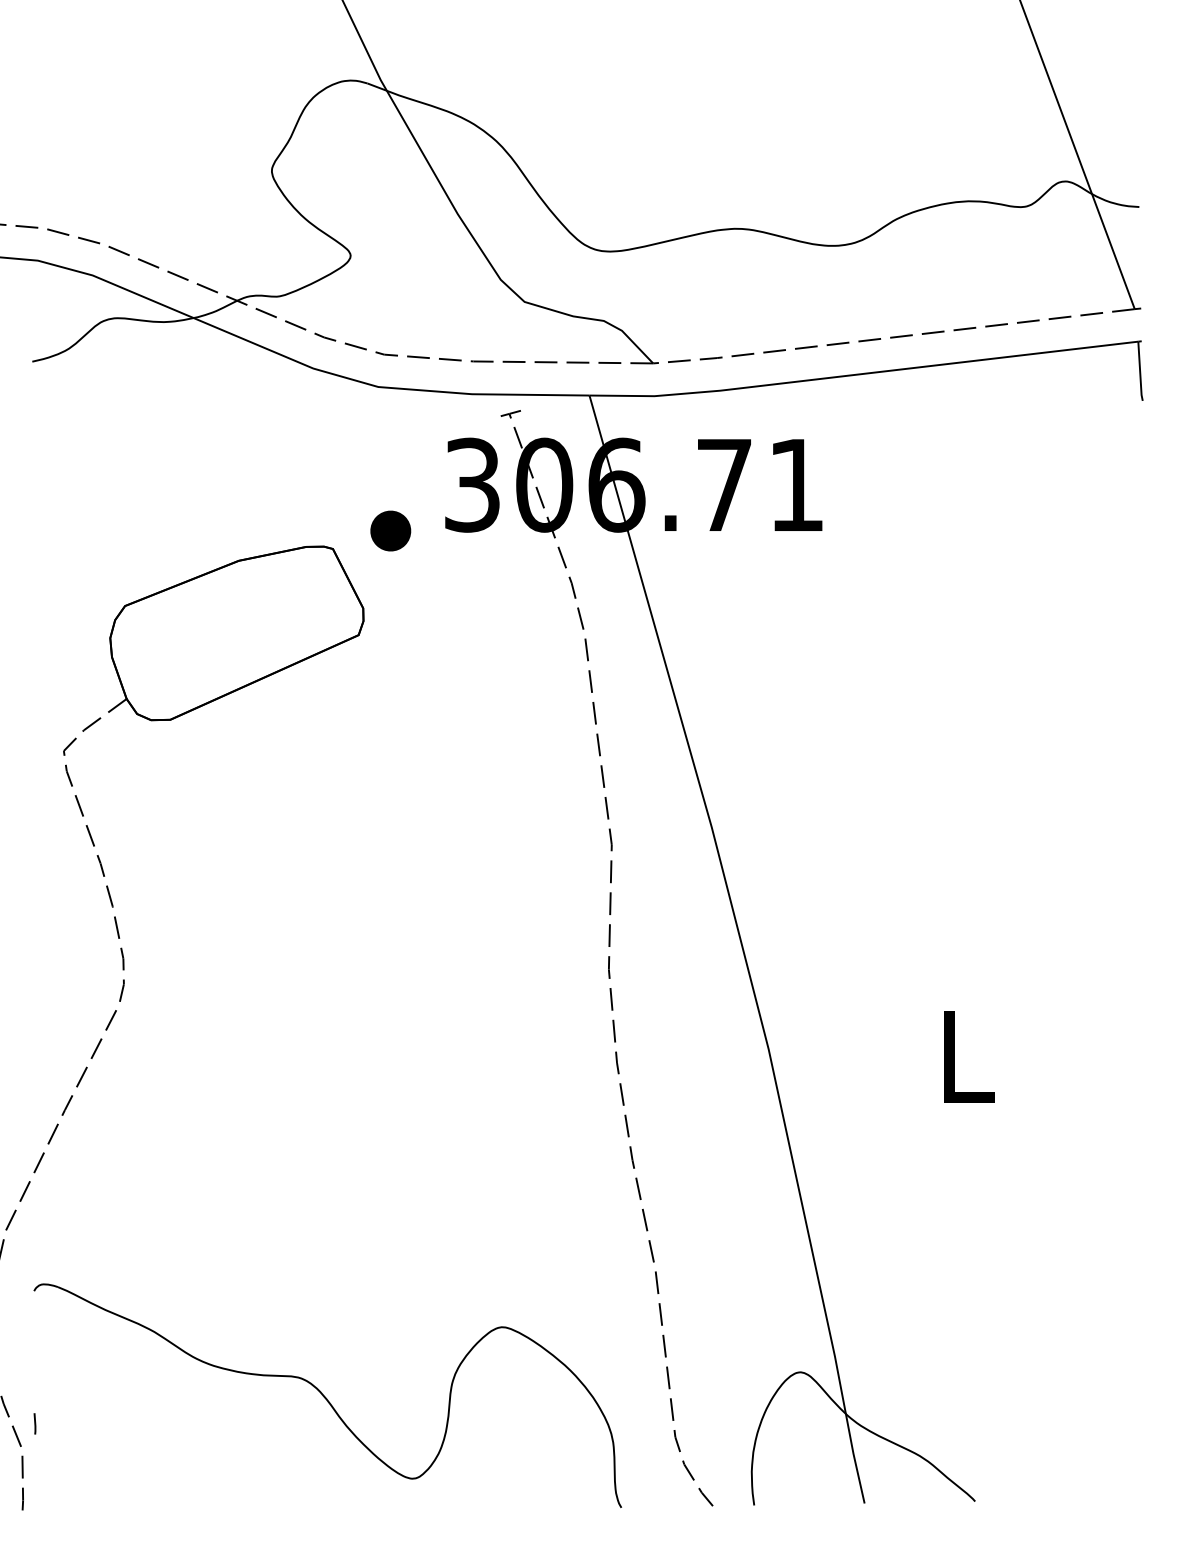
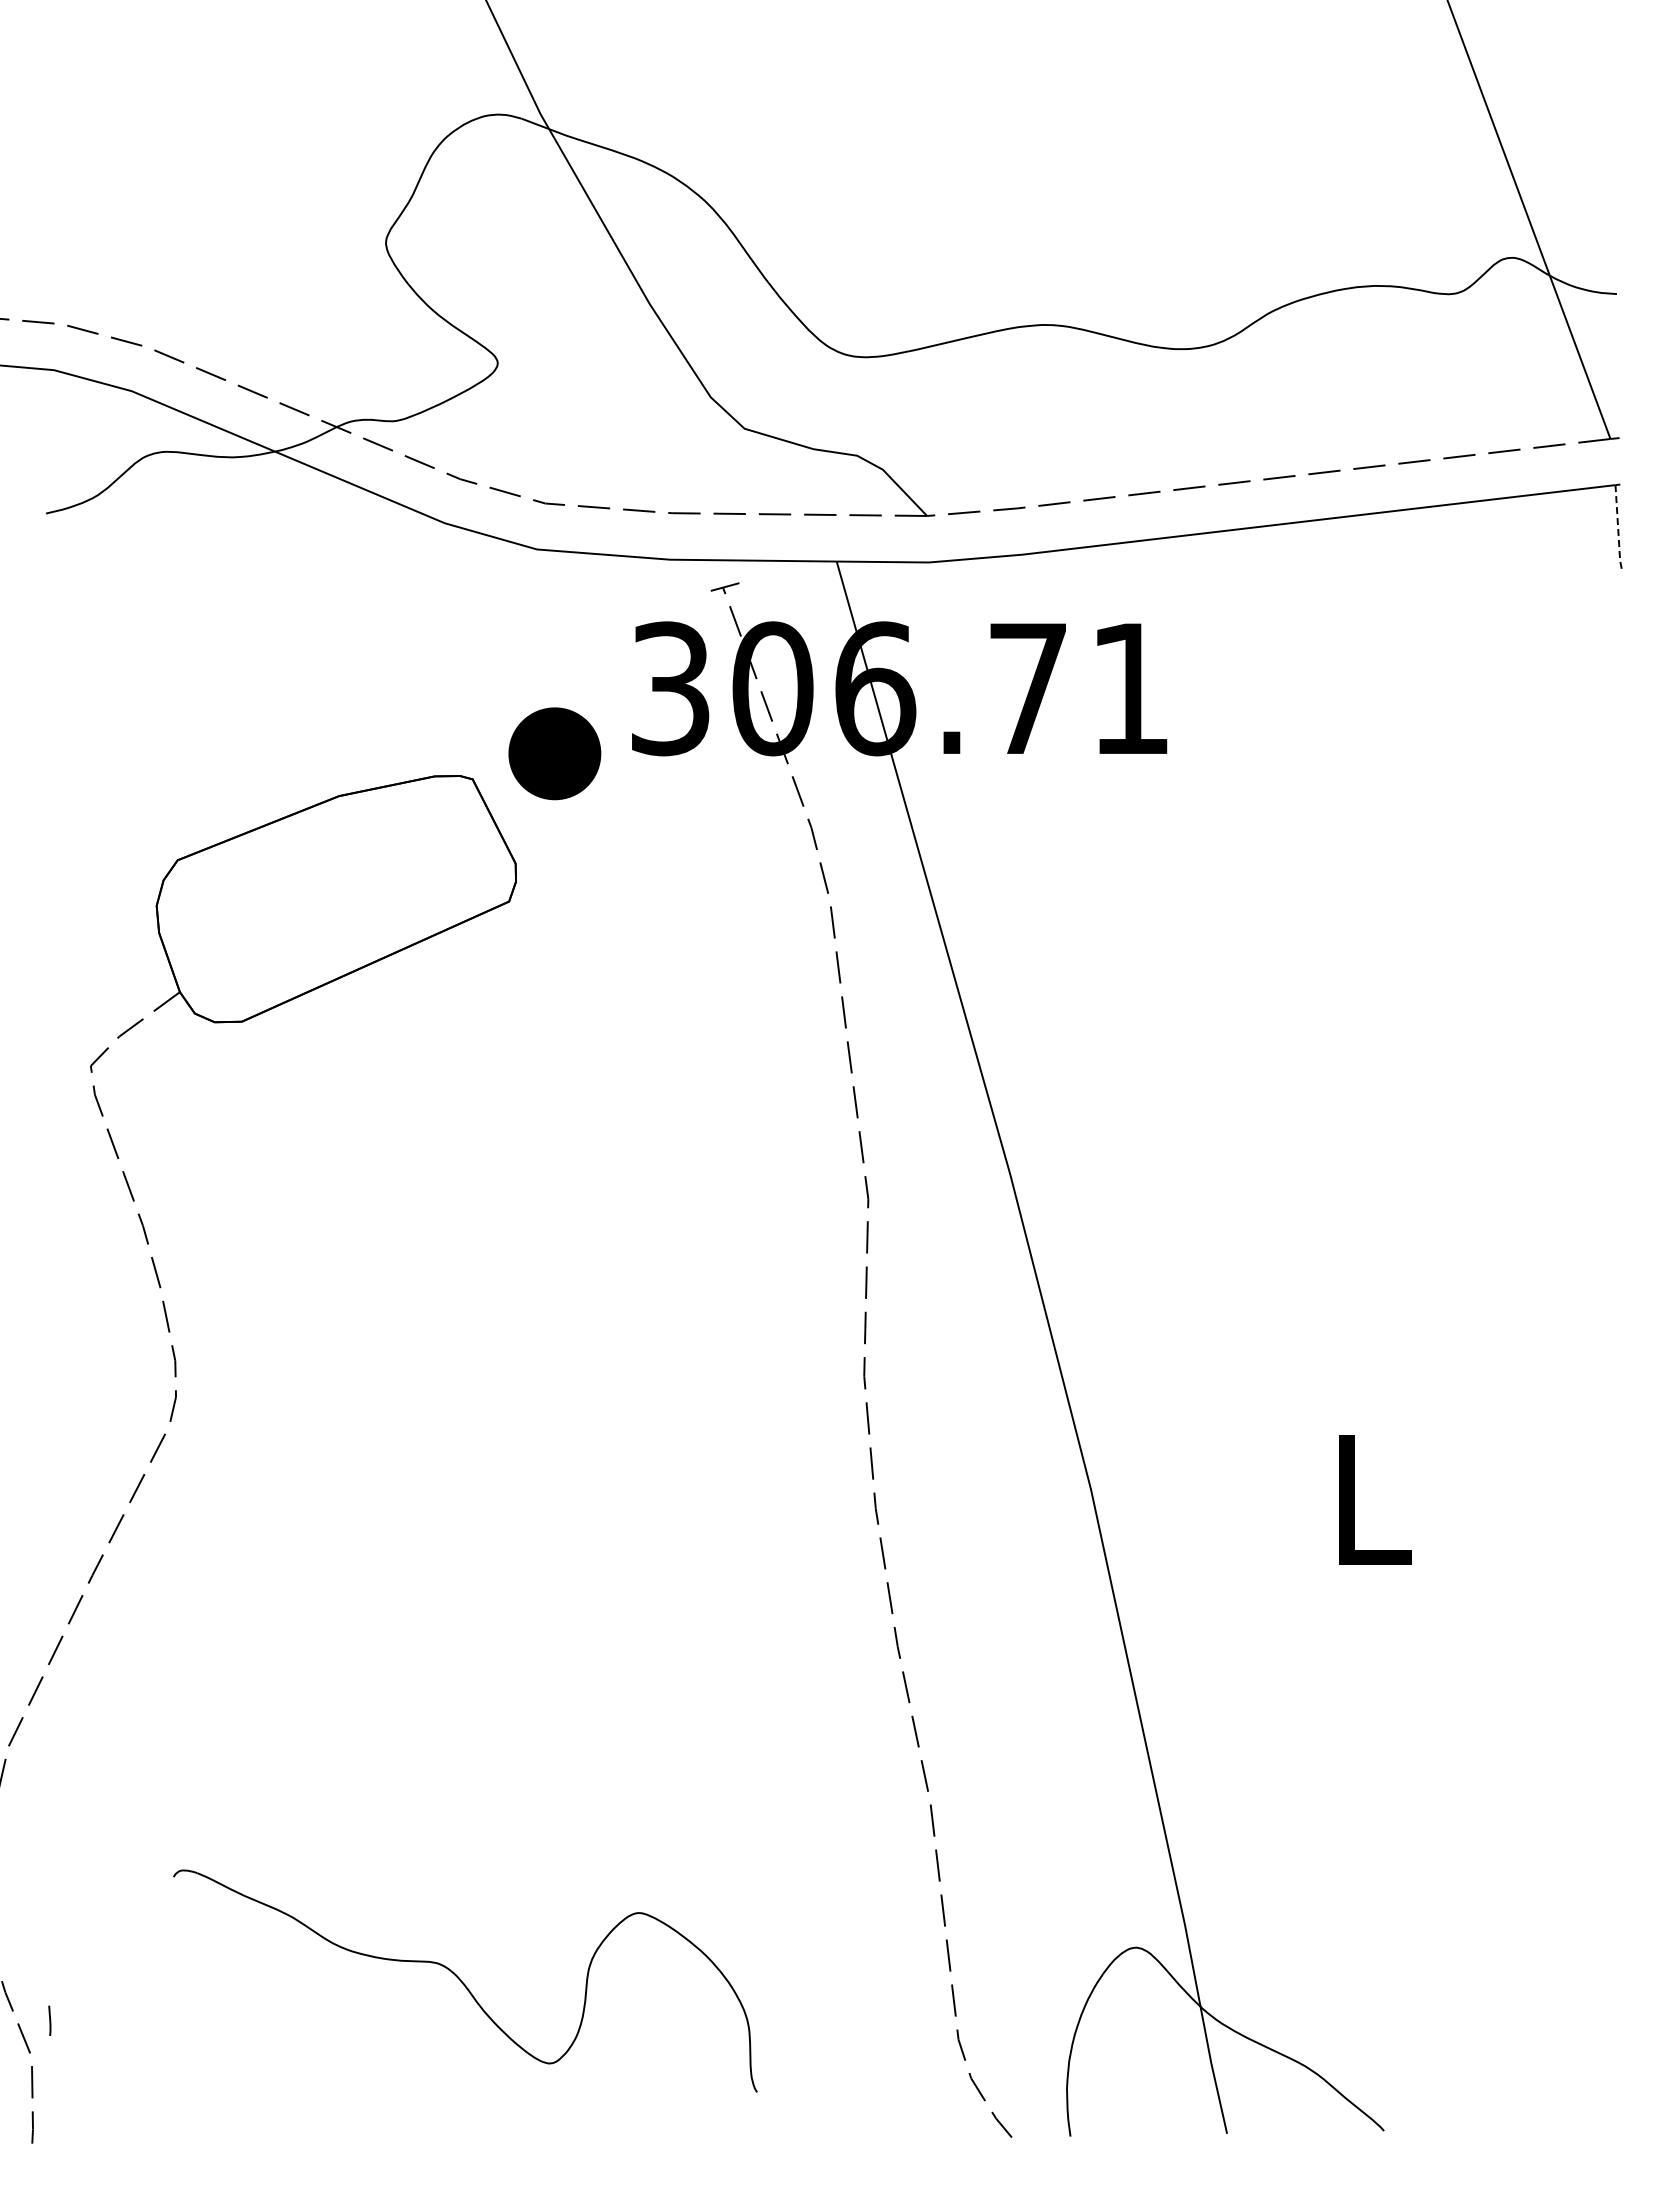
line: (1140, 372) -> (1618, 528), solid -> dashed
part: (390, 530) -> (554, 753), size x1.6
part: (327, 1396) -> (465, 1981), size x0.7

